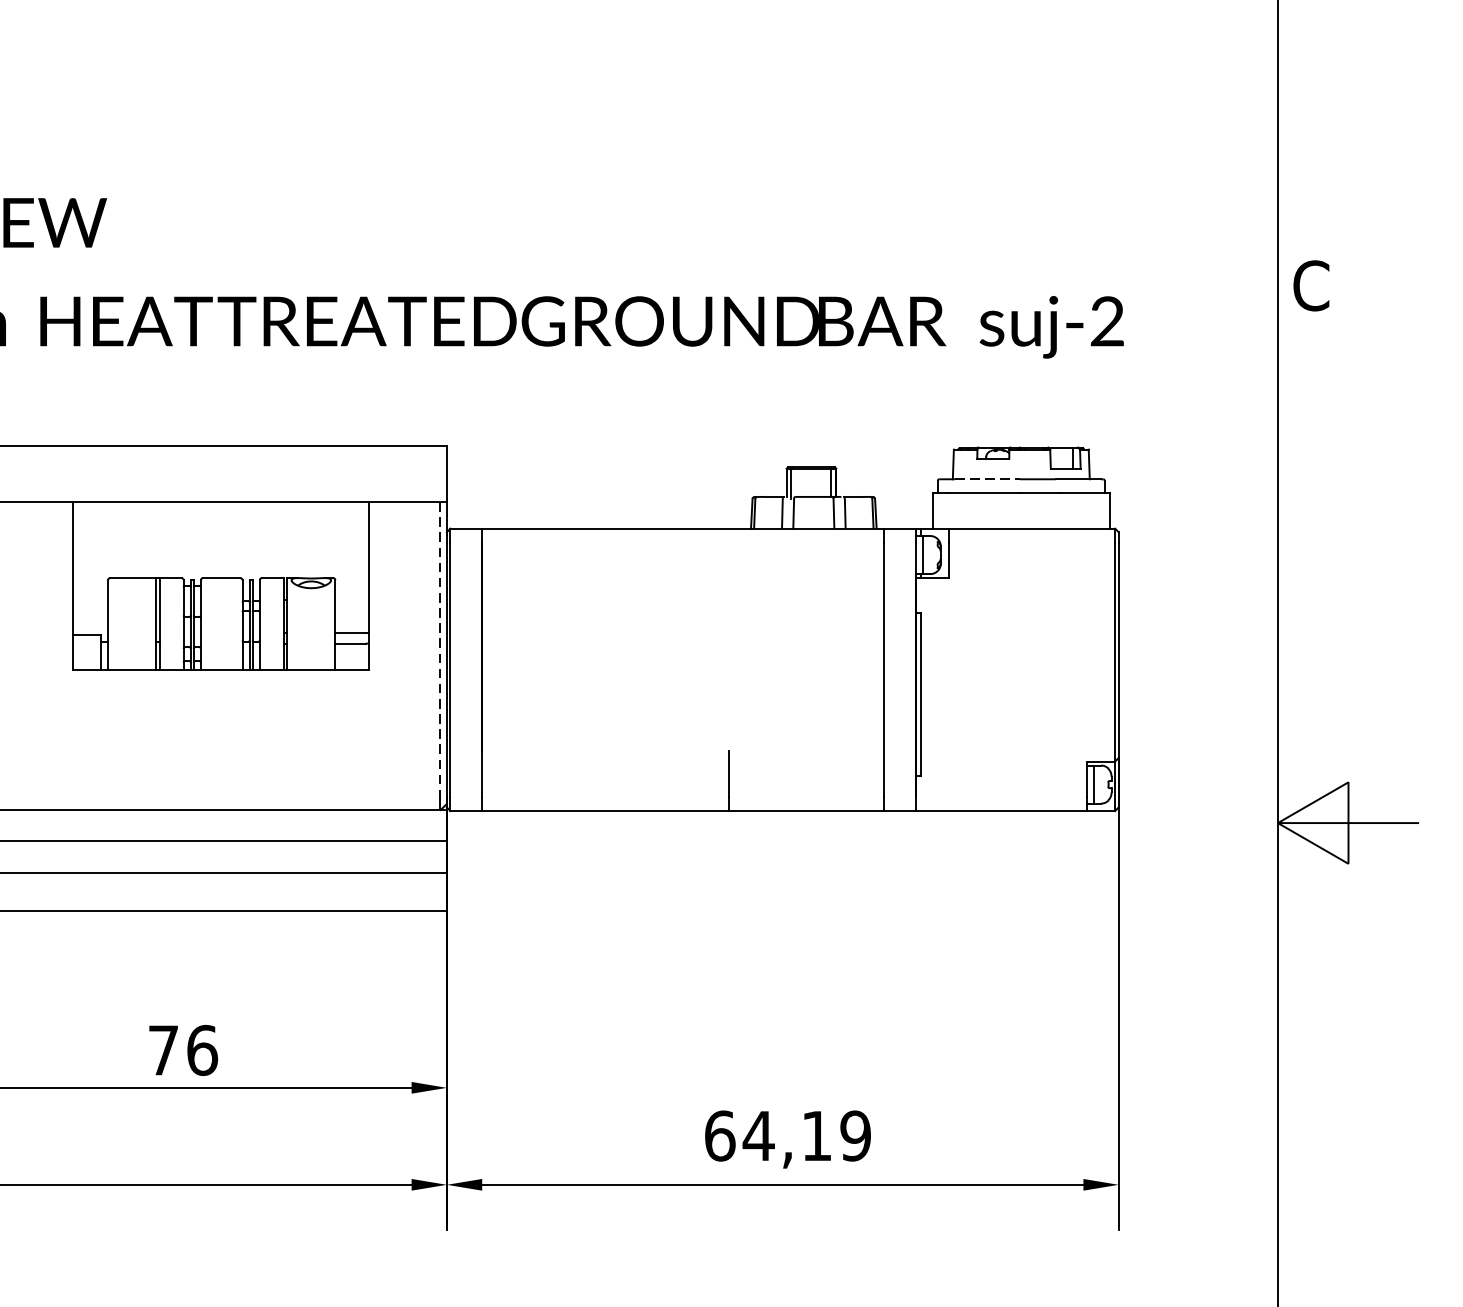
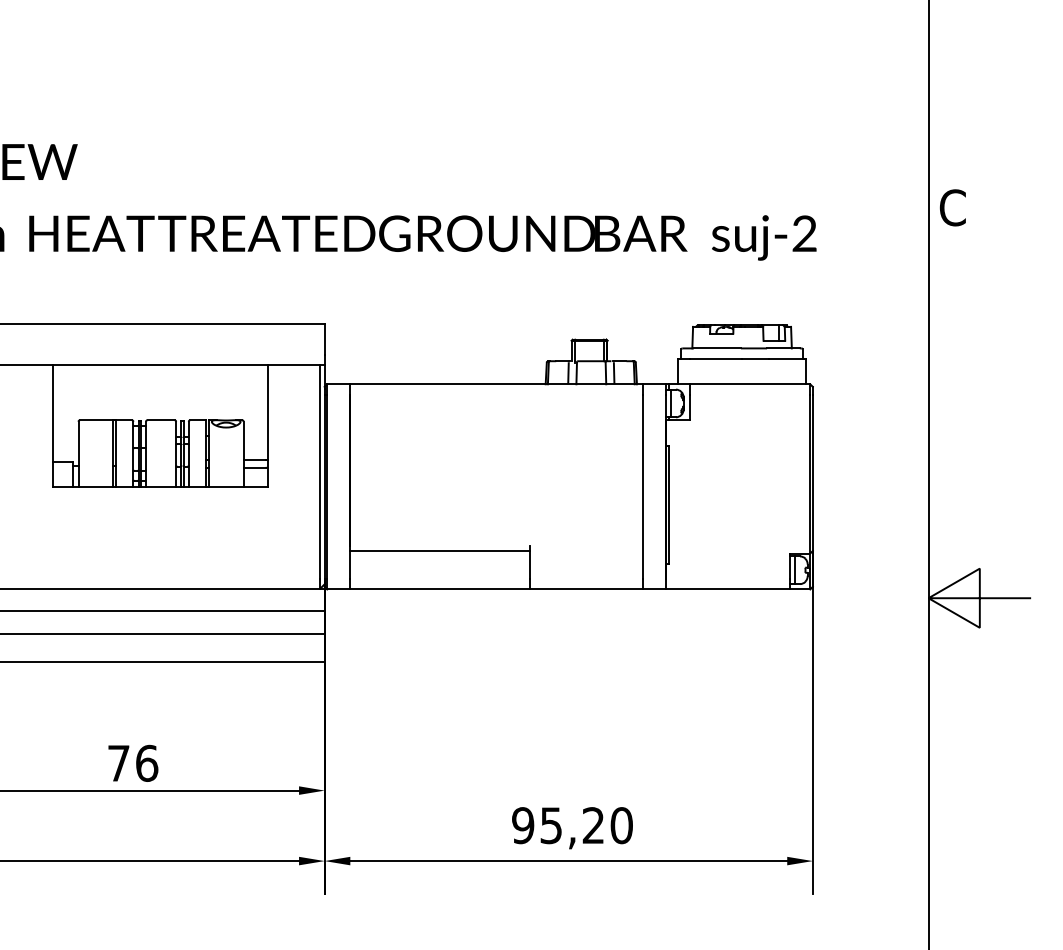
line: (987, 479) -> (717, 348), dashed -> solid
line: (439, 650) -> (319, 472), dashed -> solid
line: (604, 757) -> (439, 550), added
text: (787, 1135) -> (572, 825), 64,19 -> 95,20

